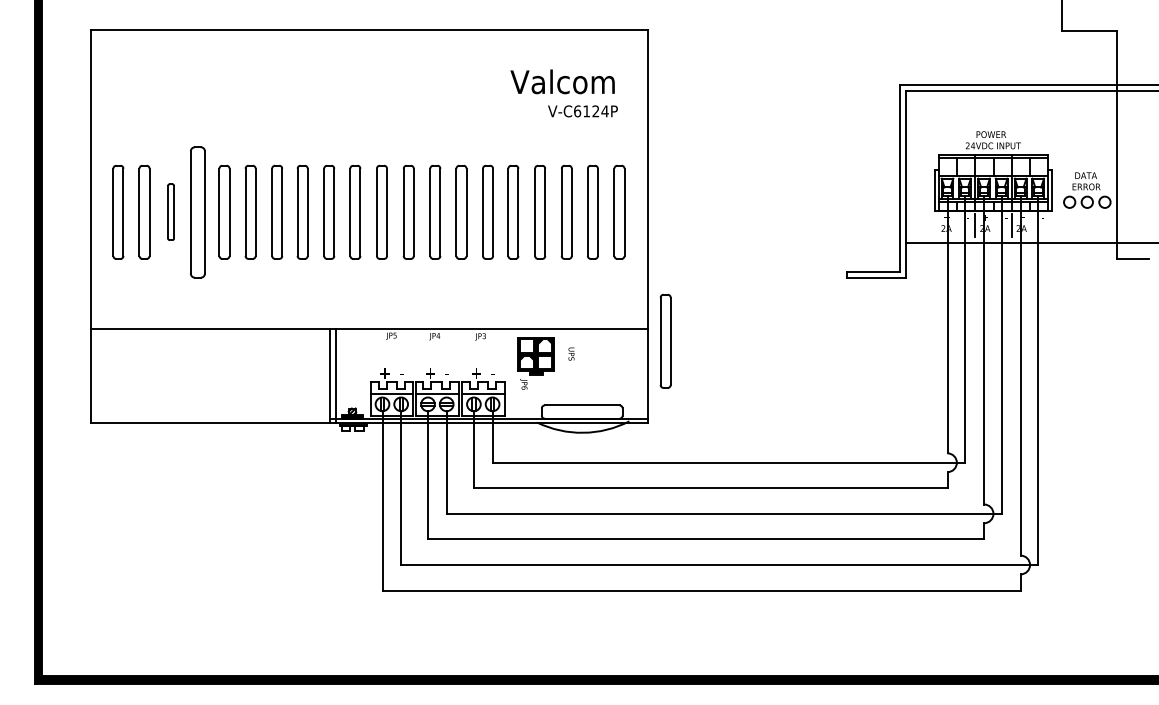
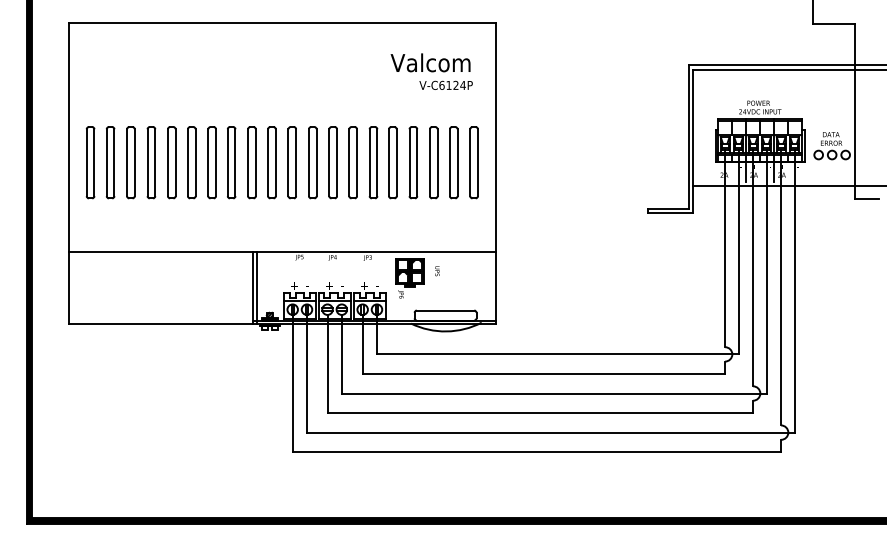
part: (170, 211) -> (130, 162), size x1.67
part: (197, 211) -> (151, 162), size x0.71
part: (665, 340) -> (509, 260), removed

